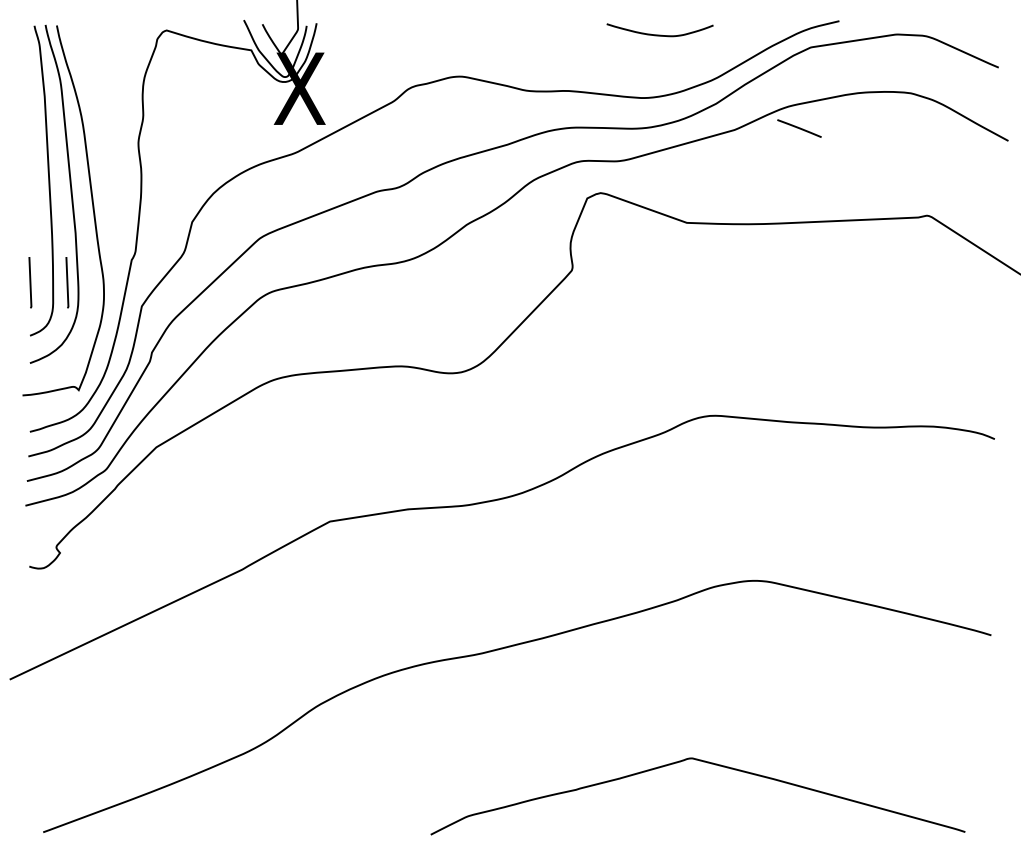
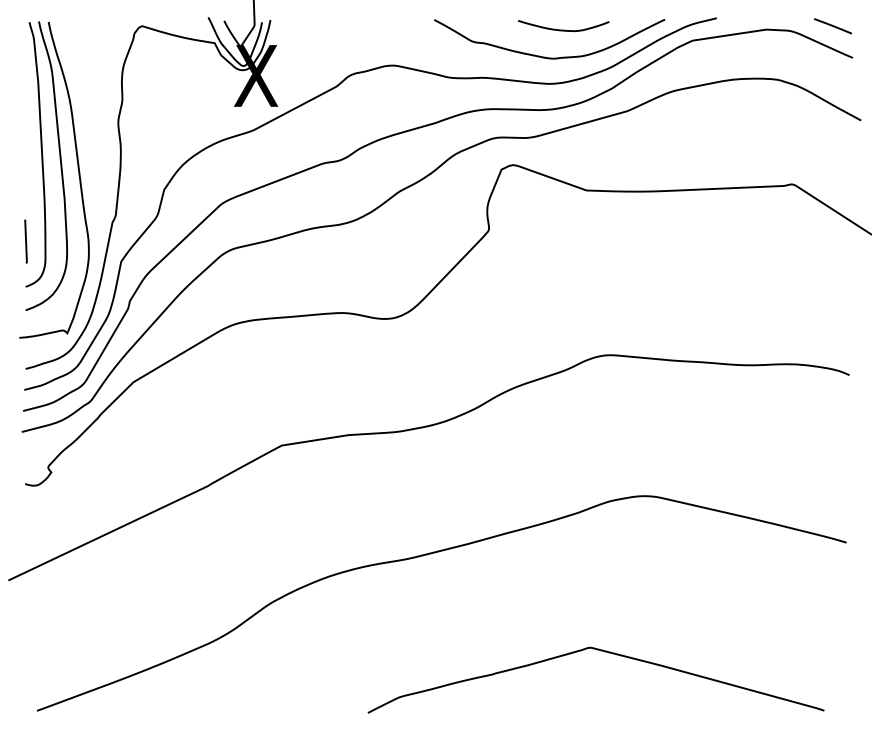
curve: (640, 66) -> (547, 56), added
line: (799, 128) -> (833, 26), moved
line: (67, 282) -> (57, 241), removed

